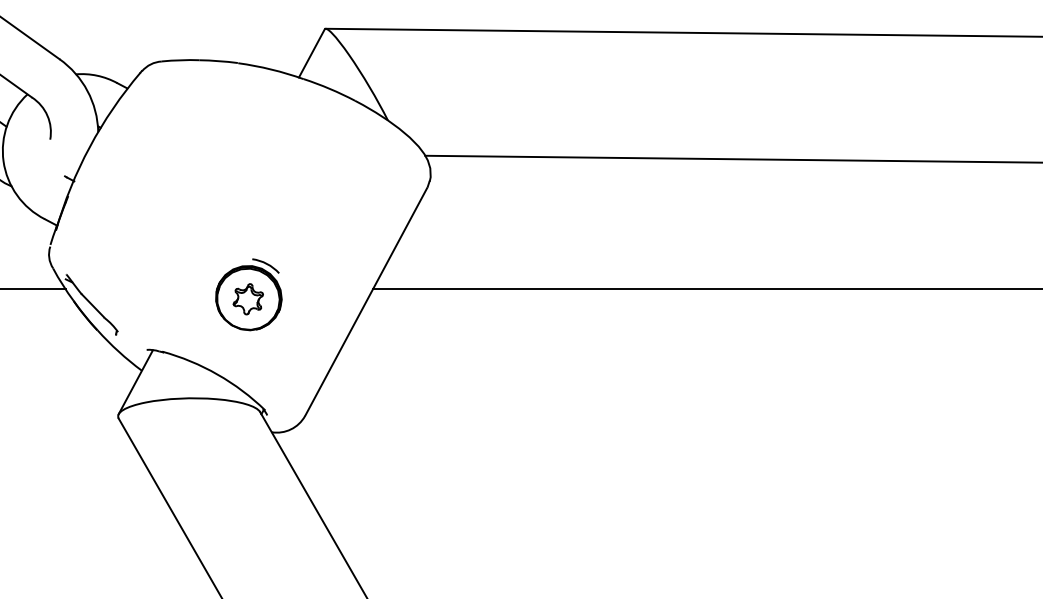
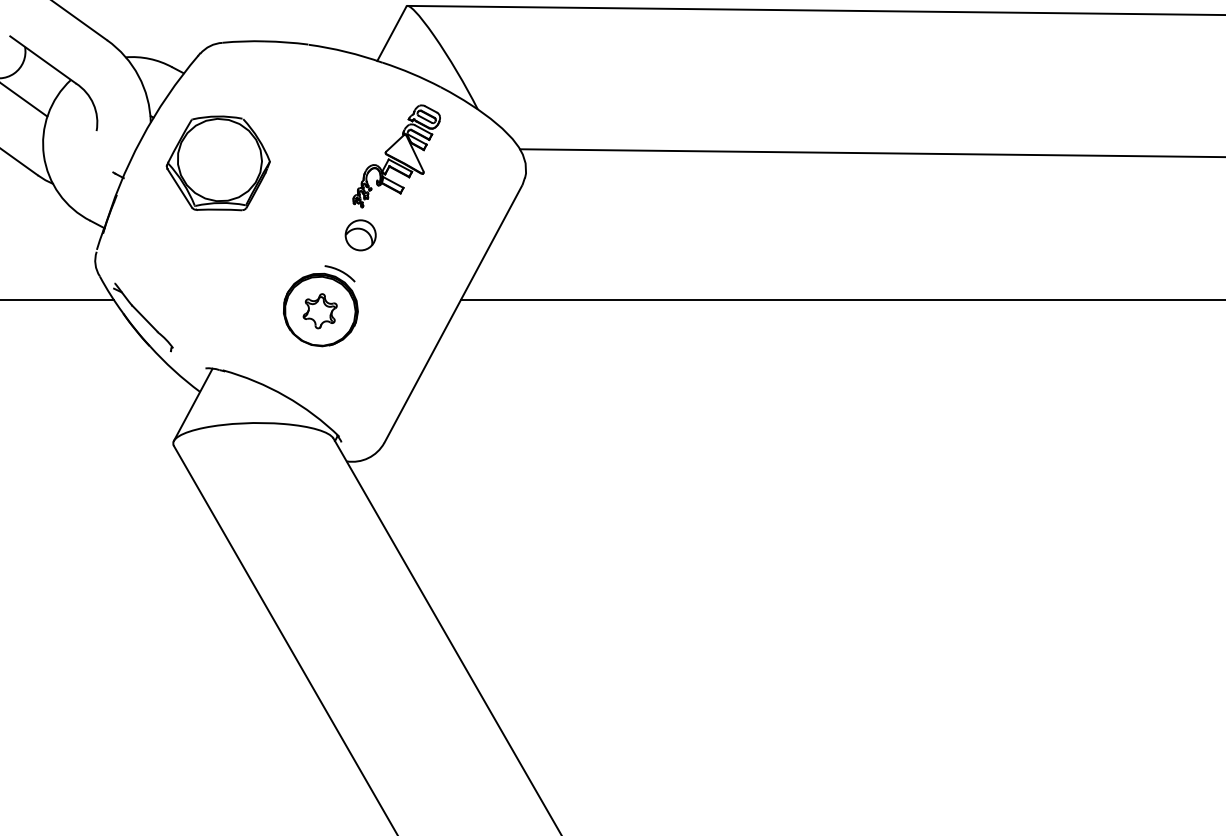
part: (315, 162) -> (396, 156), added
part: (157, 168) -> (217, 163), added
part: (284, 232) -> (360, 235), added

